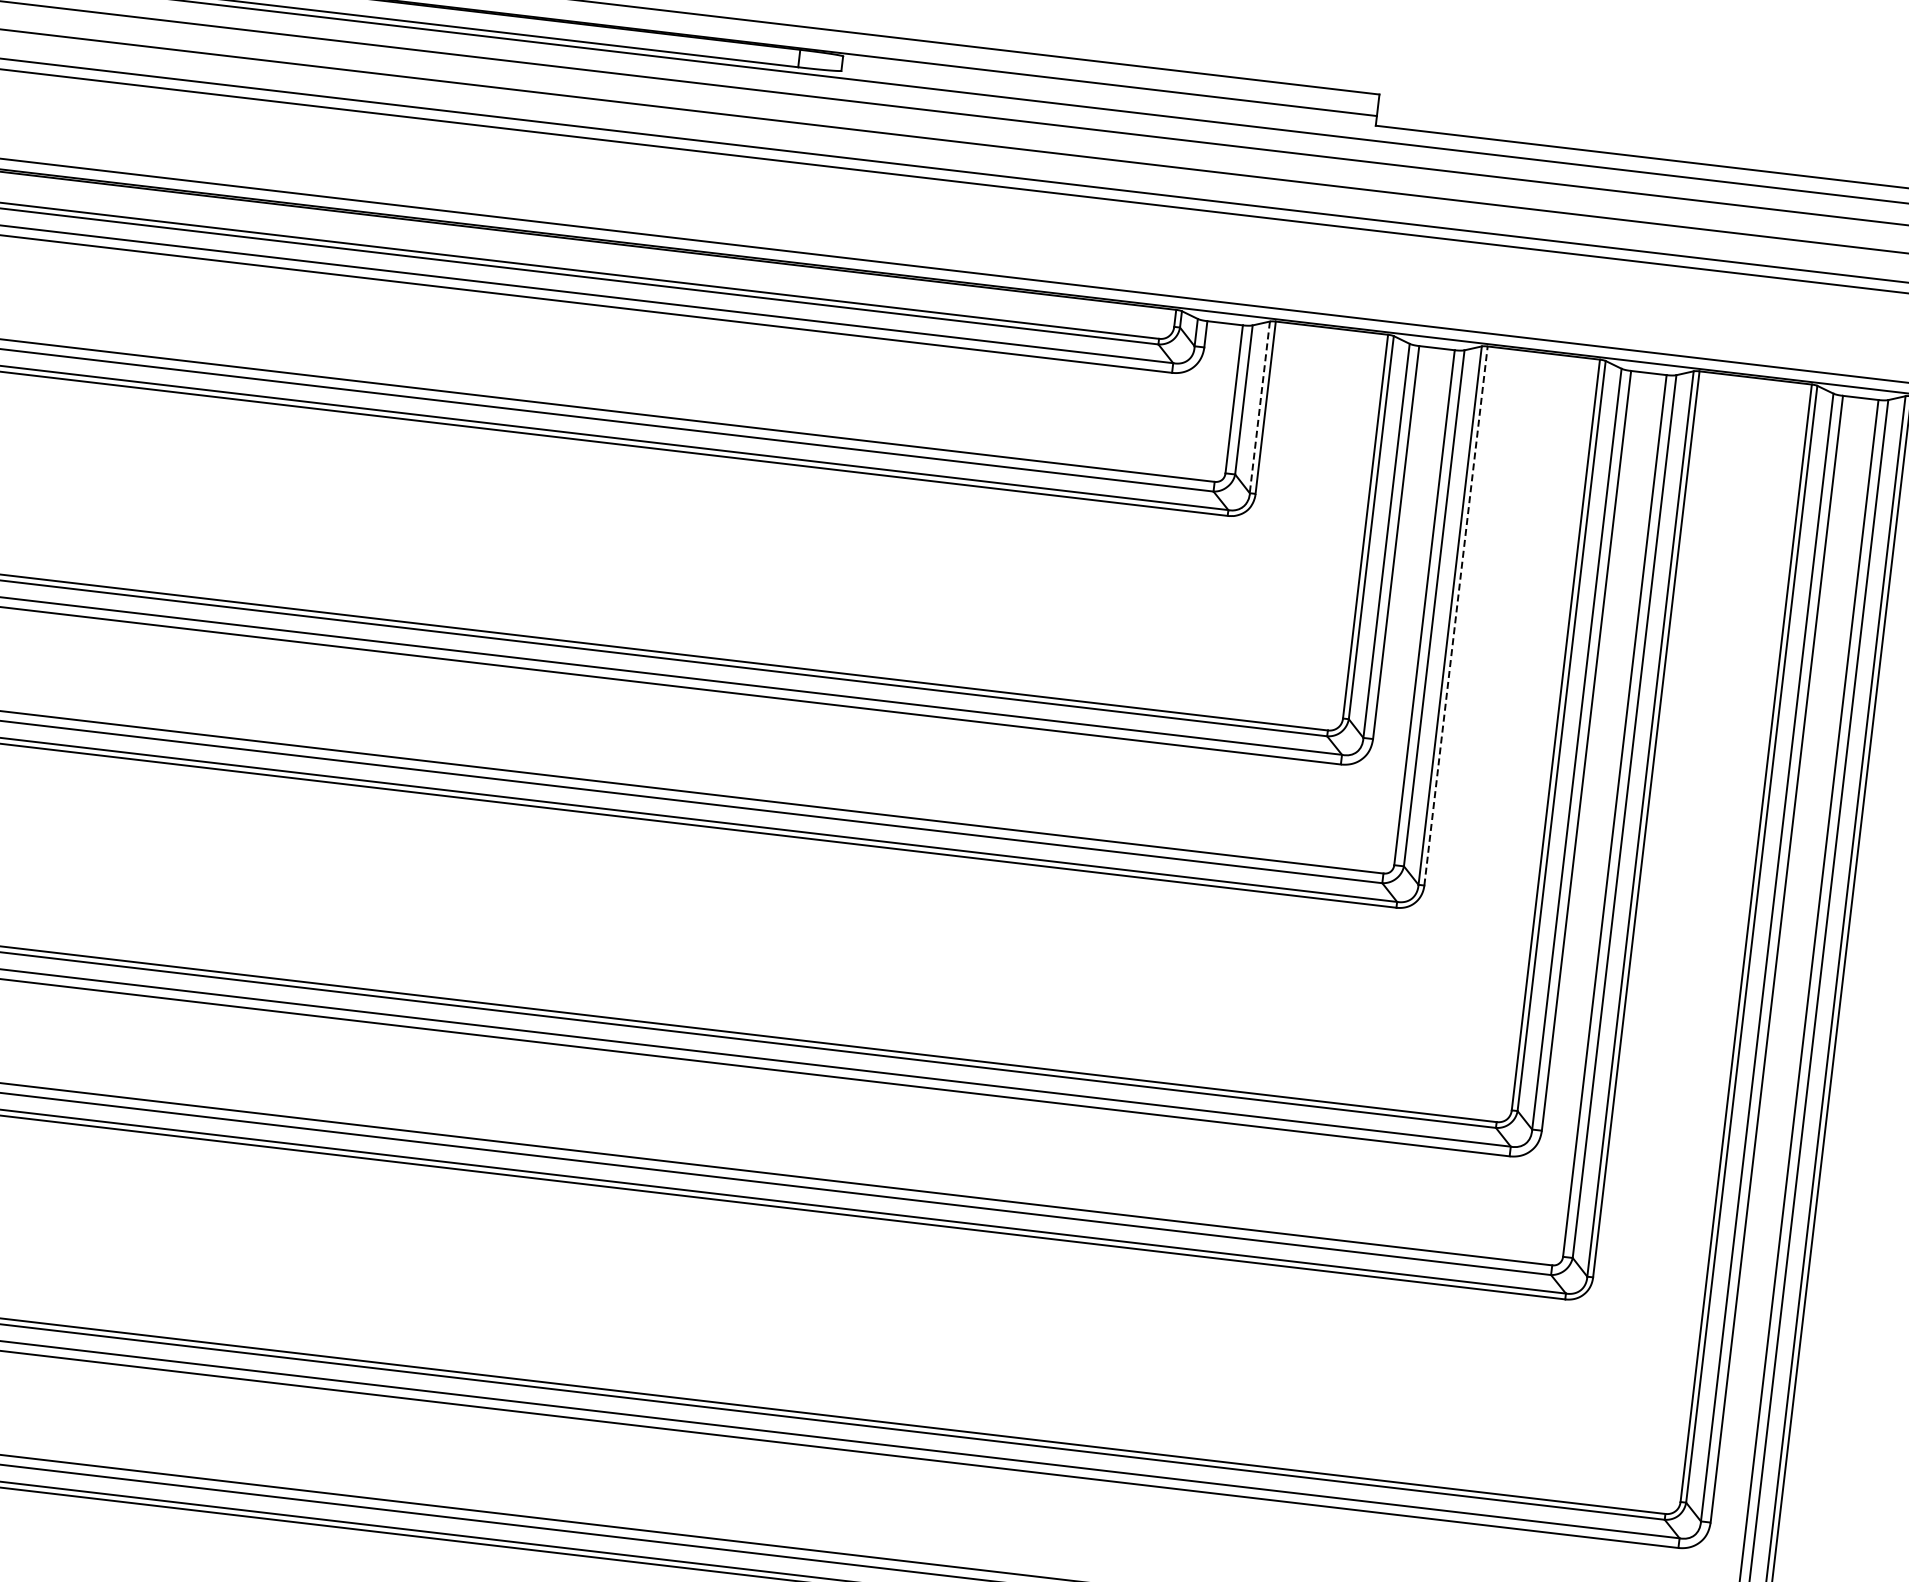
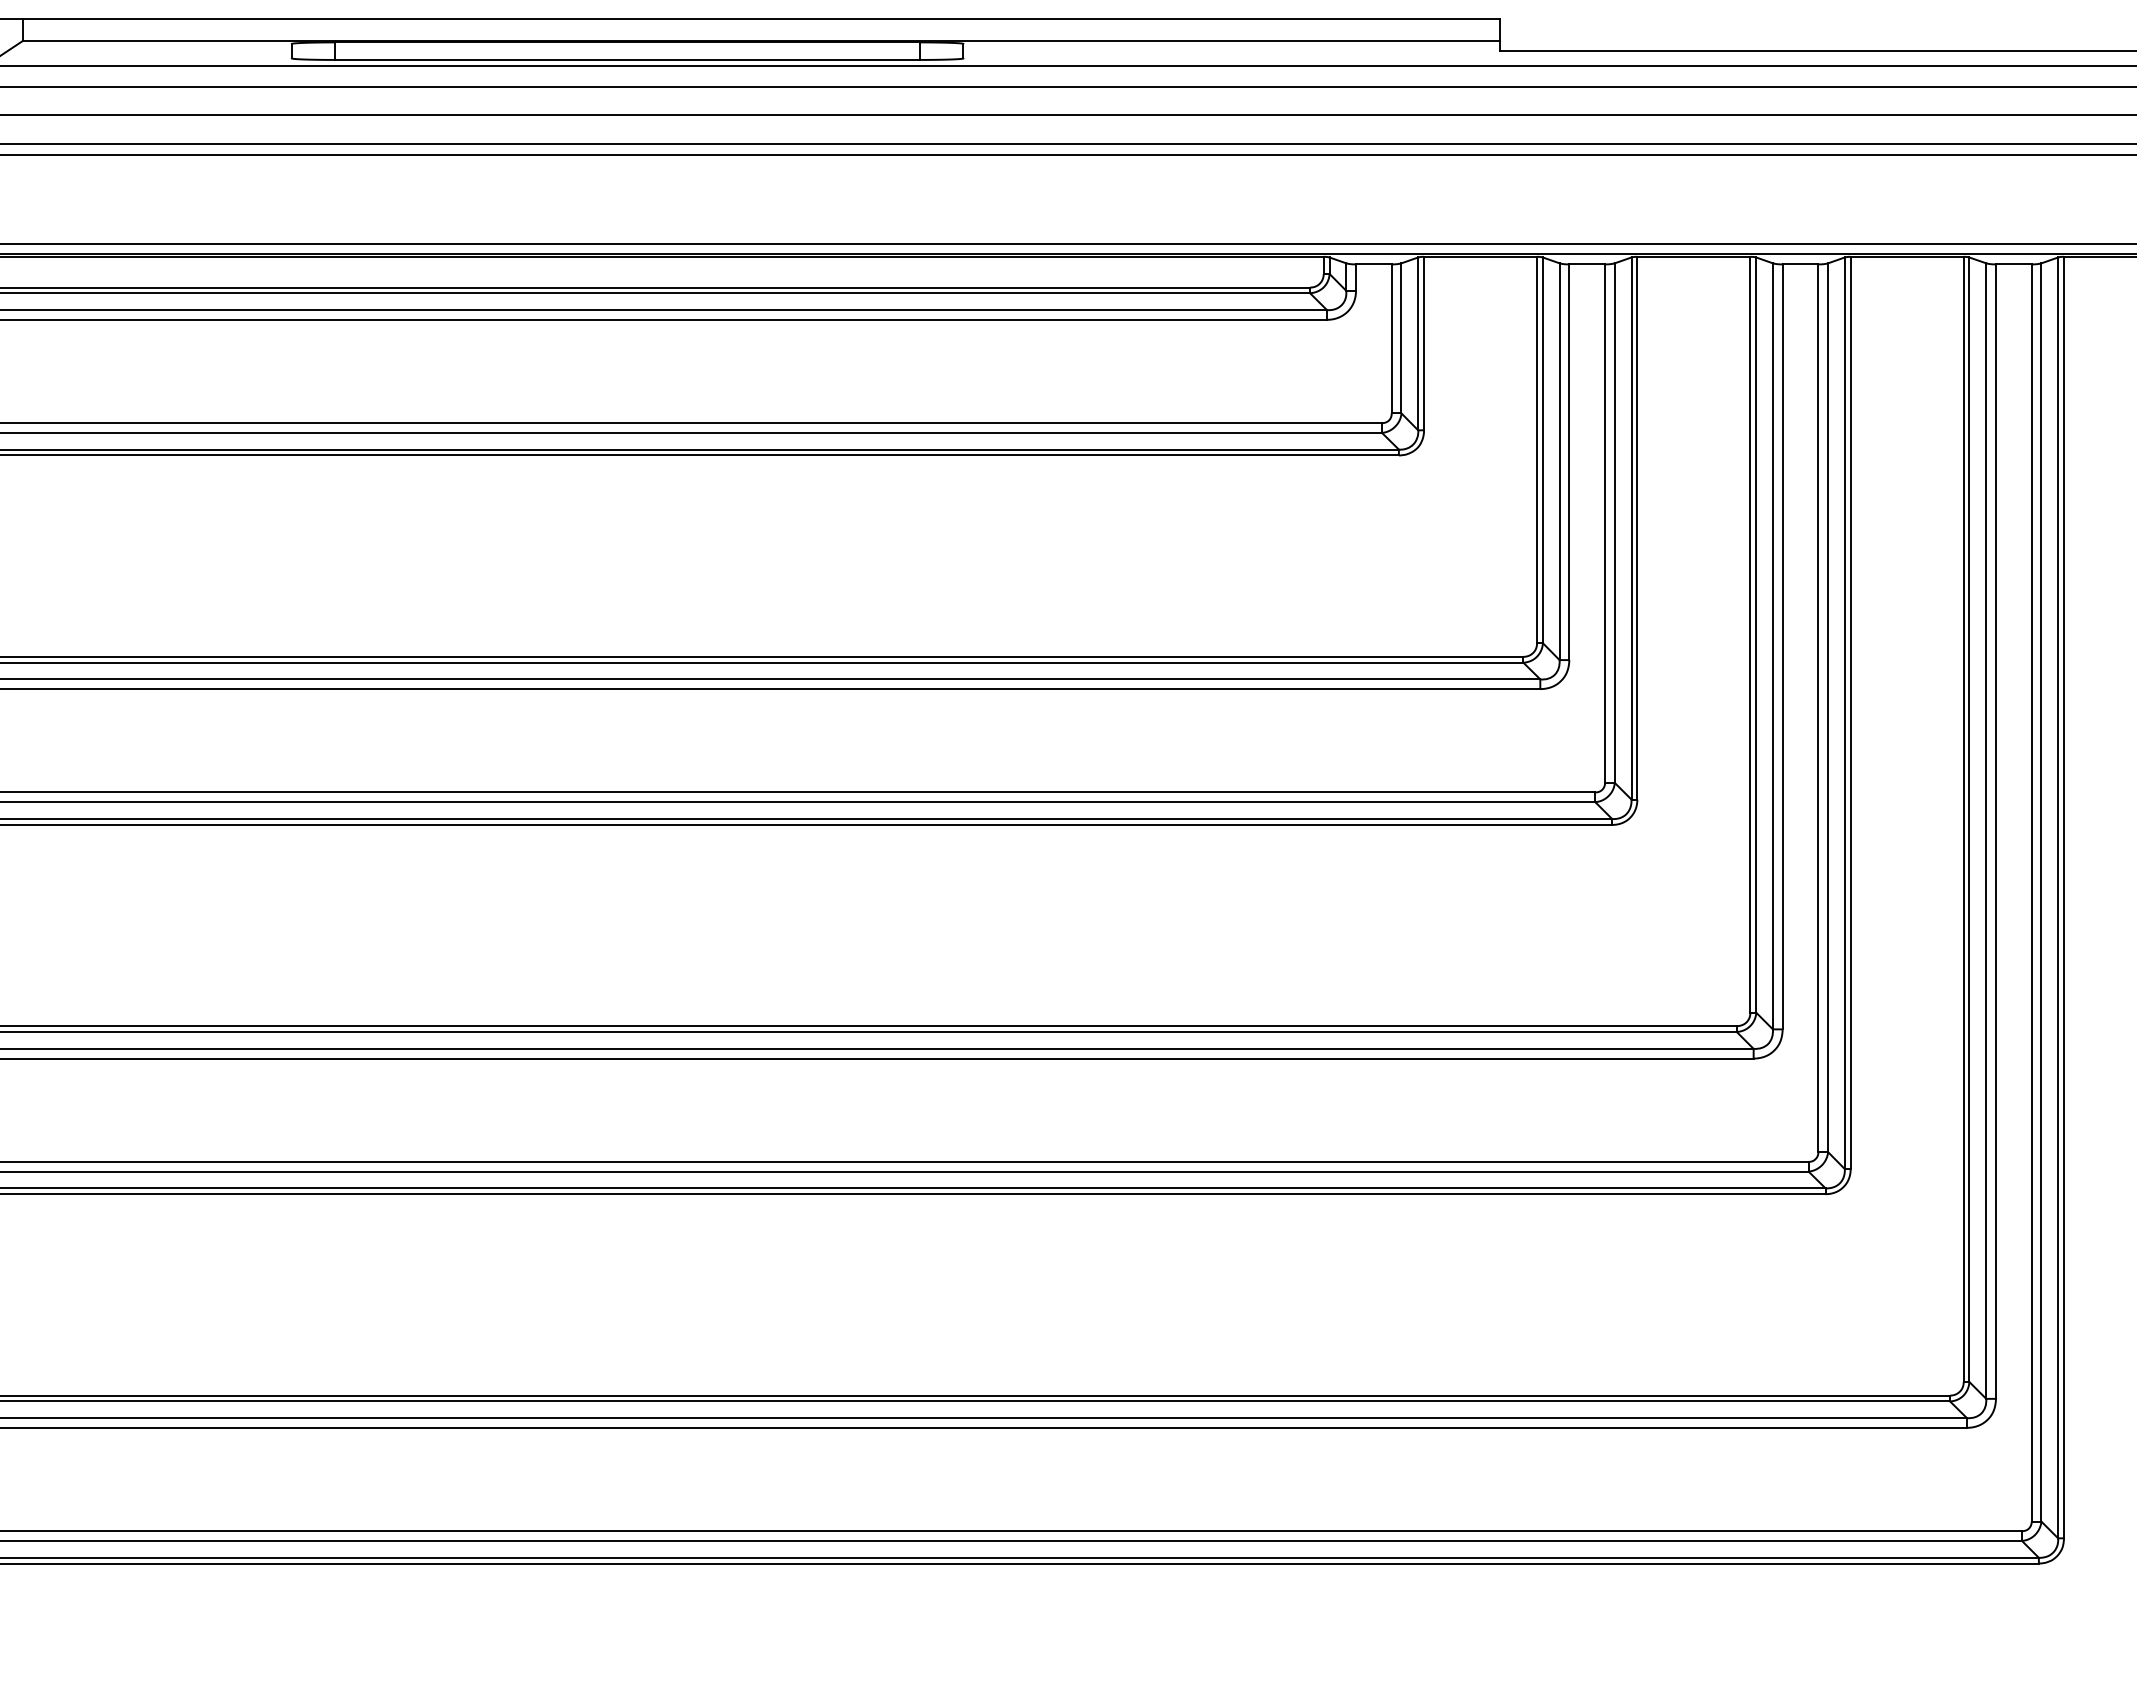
line: (1260, 408) -> (1418, 344), dashed -> solid
line: (1456, 615) -> (1637, 527), dashed -> solid

